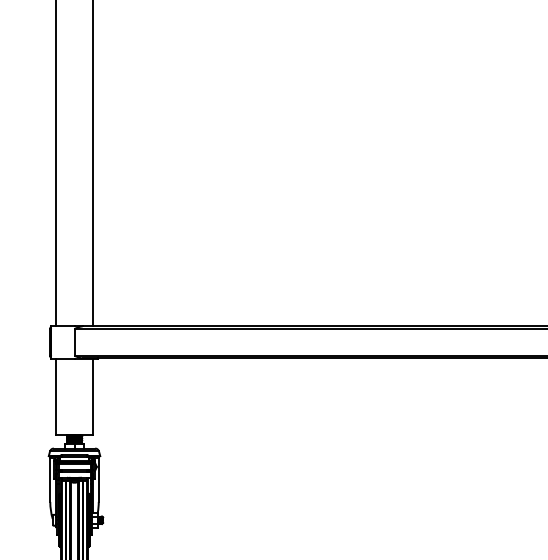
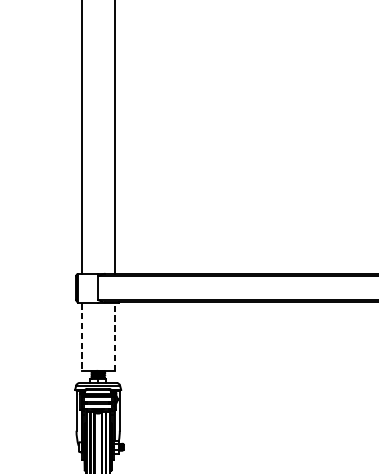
line: (56, 397) -> (82, 337), solid -> dashed
line: (93, 397) -> (115, 337), solid -> dashed

